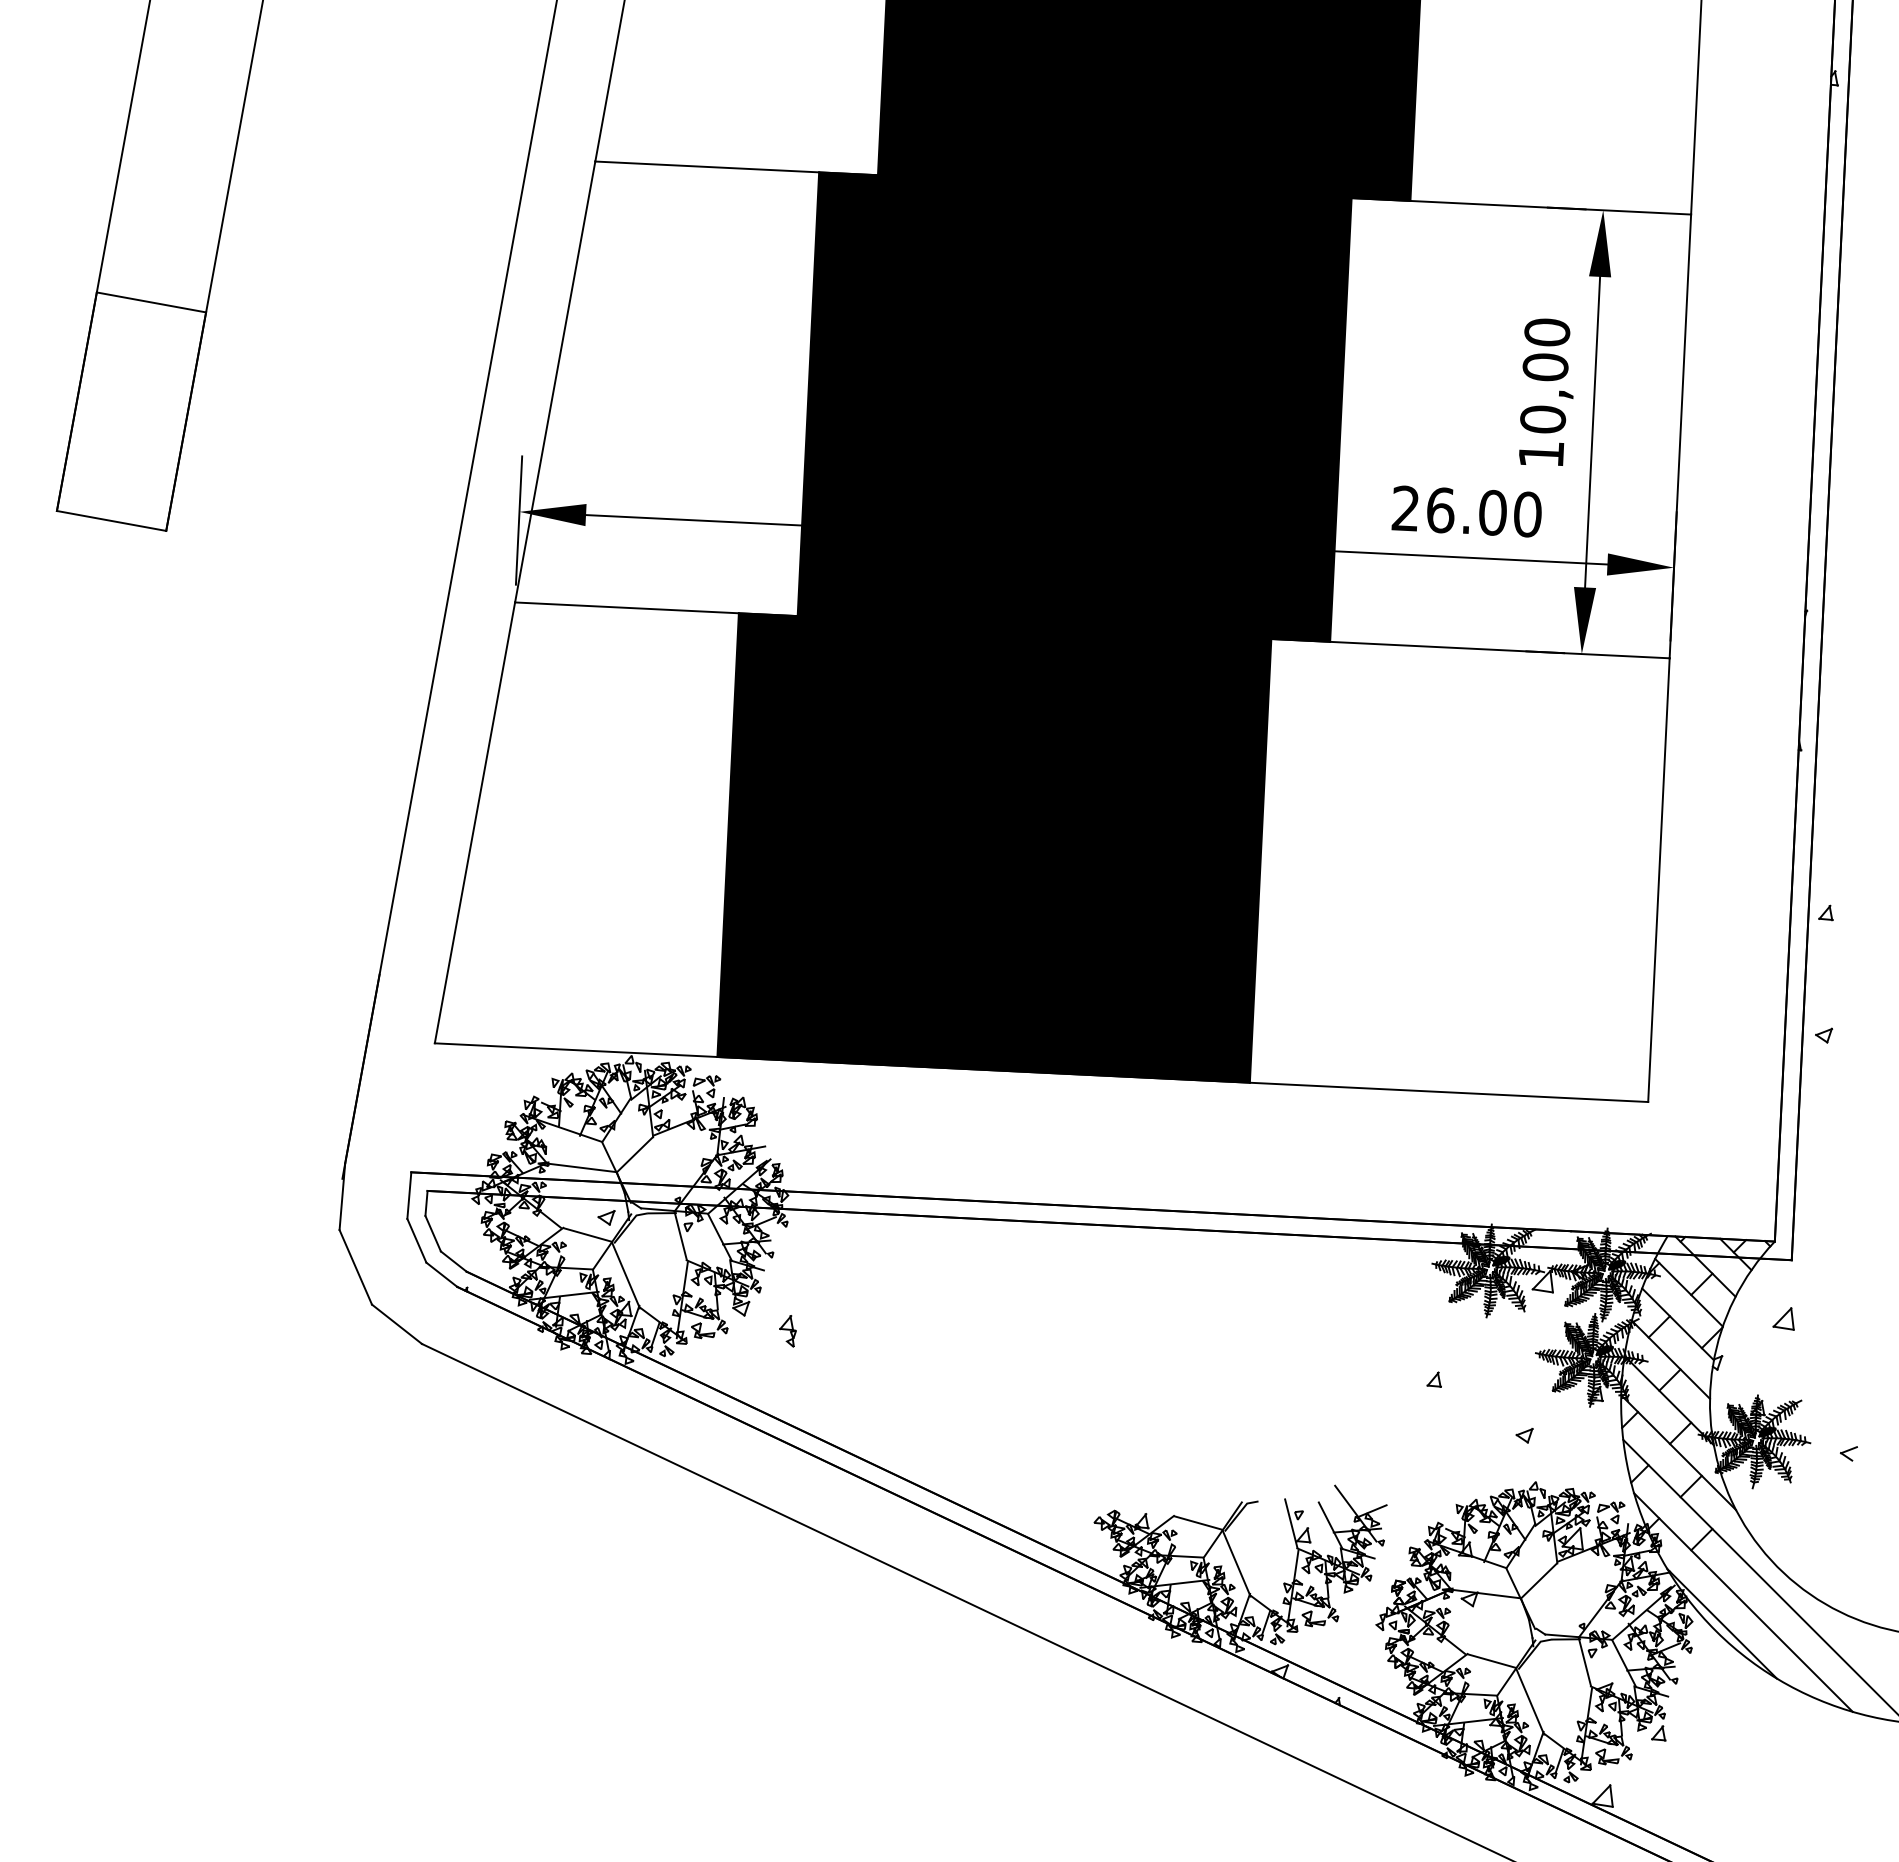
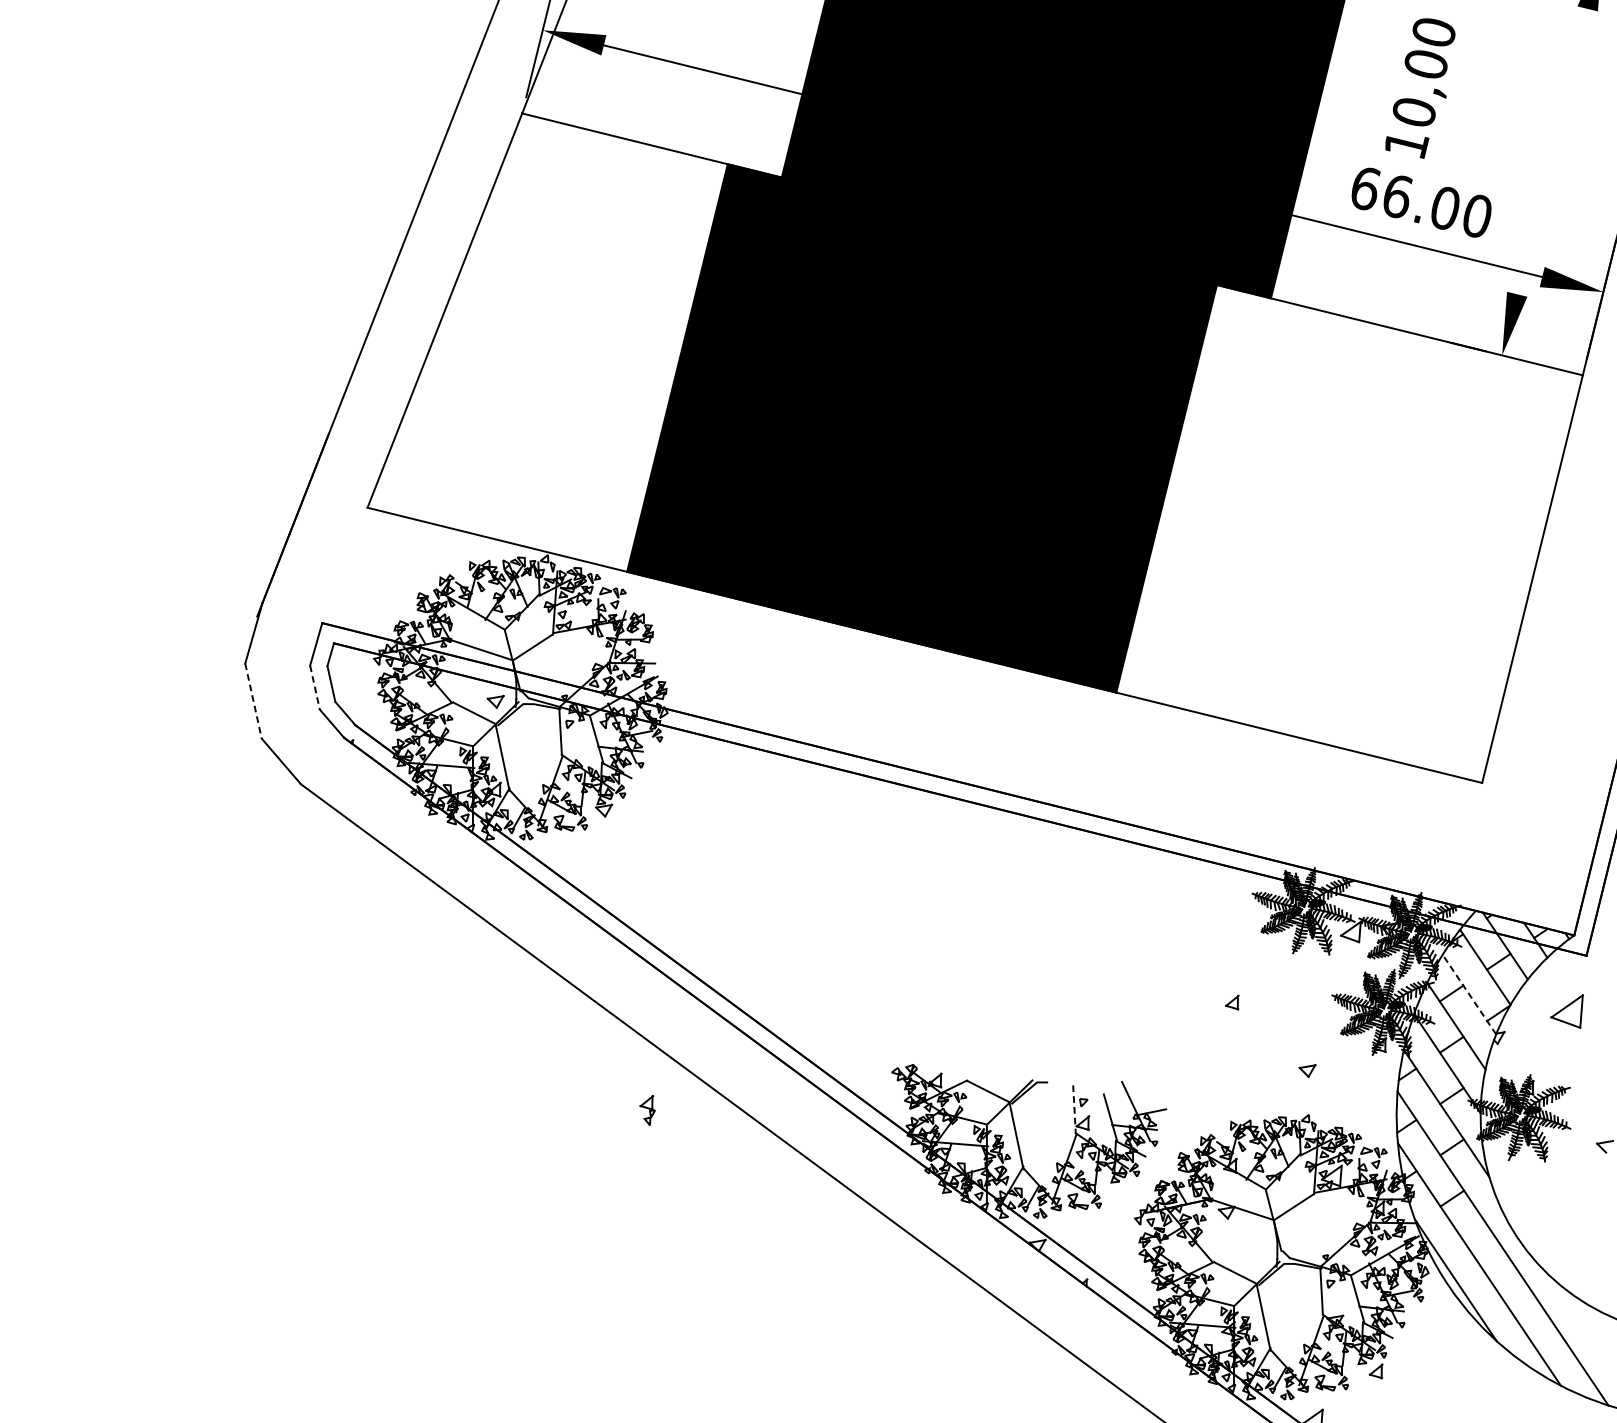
text: (1546, 391) -> (1422, 86), moved
line: (1592, 431) -> (1552, 150), removed
text: (1405, 508) -> (1365, 188), 26.00 -> 66.00
line: (416, 1240) -> (314, 687), solid -> dashed
line: (355, 1267) -> (253, 701), solid -> dashed
part: (1783, 1318) -> (1568, 1008), size x1.6
line: (1678, 1324) -> (1469, 994), solid -> dashed
part: (787, 1331) -> (646, 1109), moved
line: (1291, 1523) -> (1074, 1108), solid -> dashed

